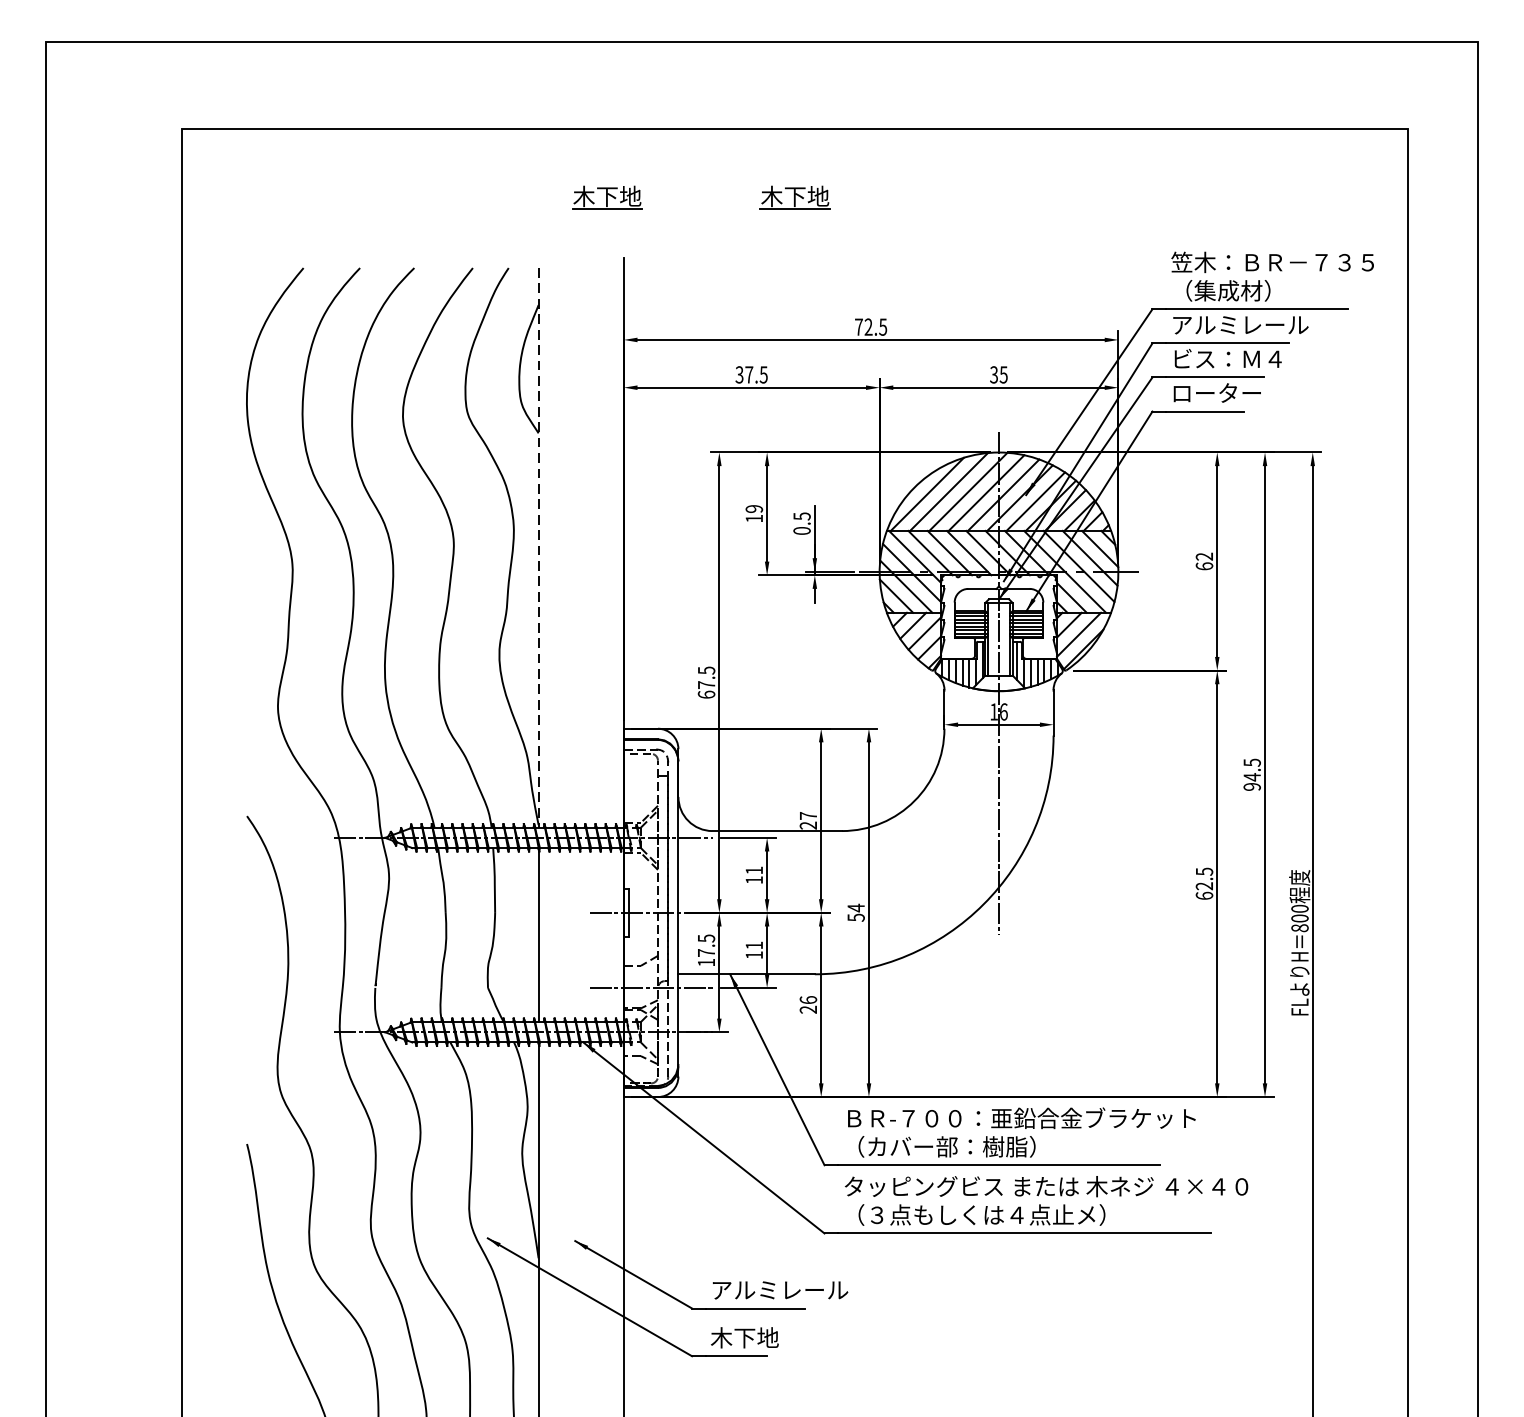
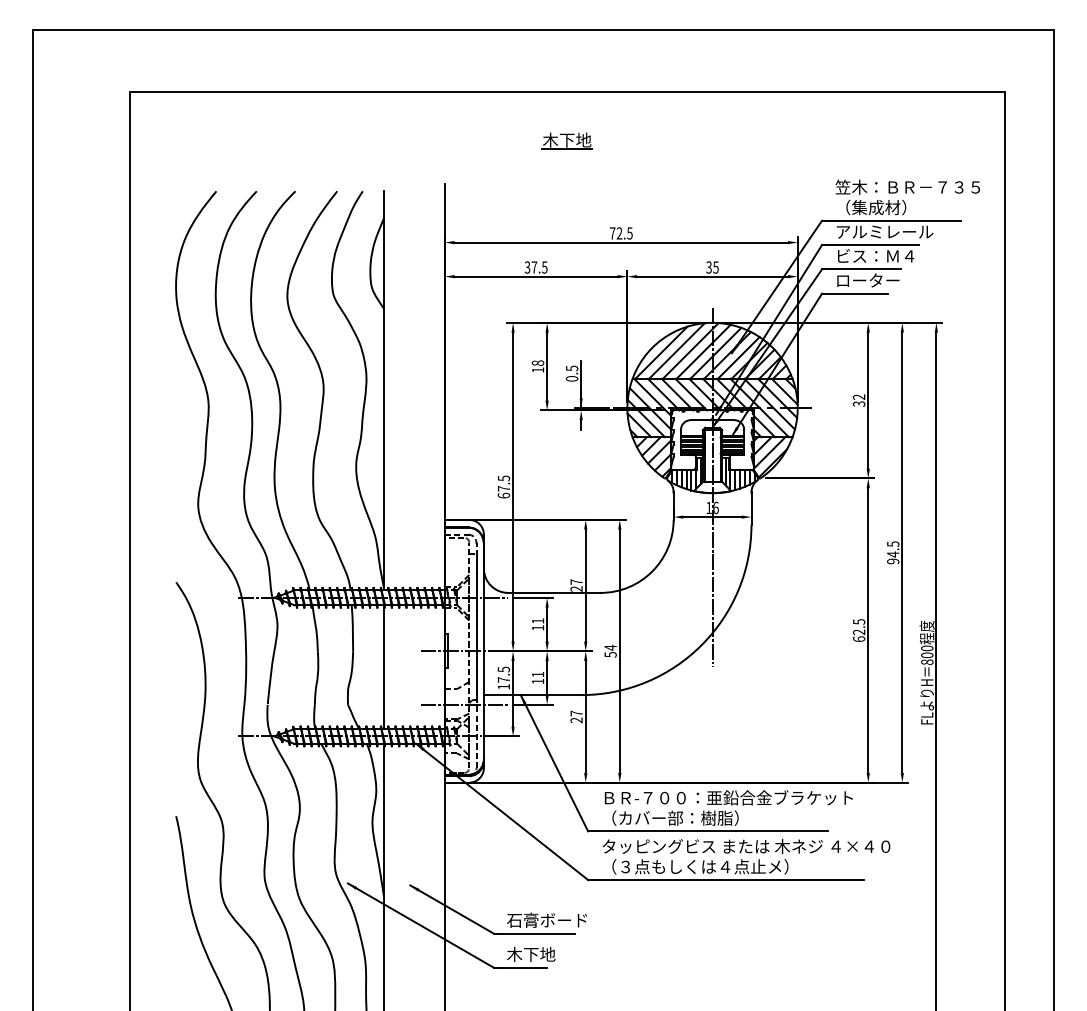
part: (606, 196) -> (432, 140), removed
text: (754, 508) -> (538, 362), 19 -> 18
line: (539, 547) -> (384, 390), dashed -> solid
text: (1204, 565) -> (859, 403), 62 -> 32
text: (808, 1000) -> (576, 713), 26 -> 27
text: (778, 1288) -> (555, 919), アルミレール -> 石膏ボード

